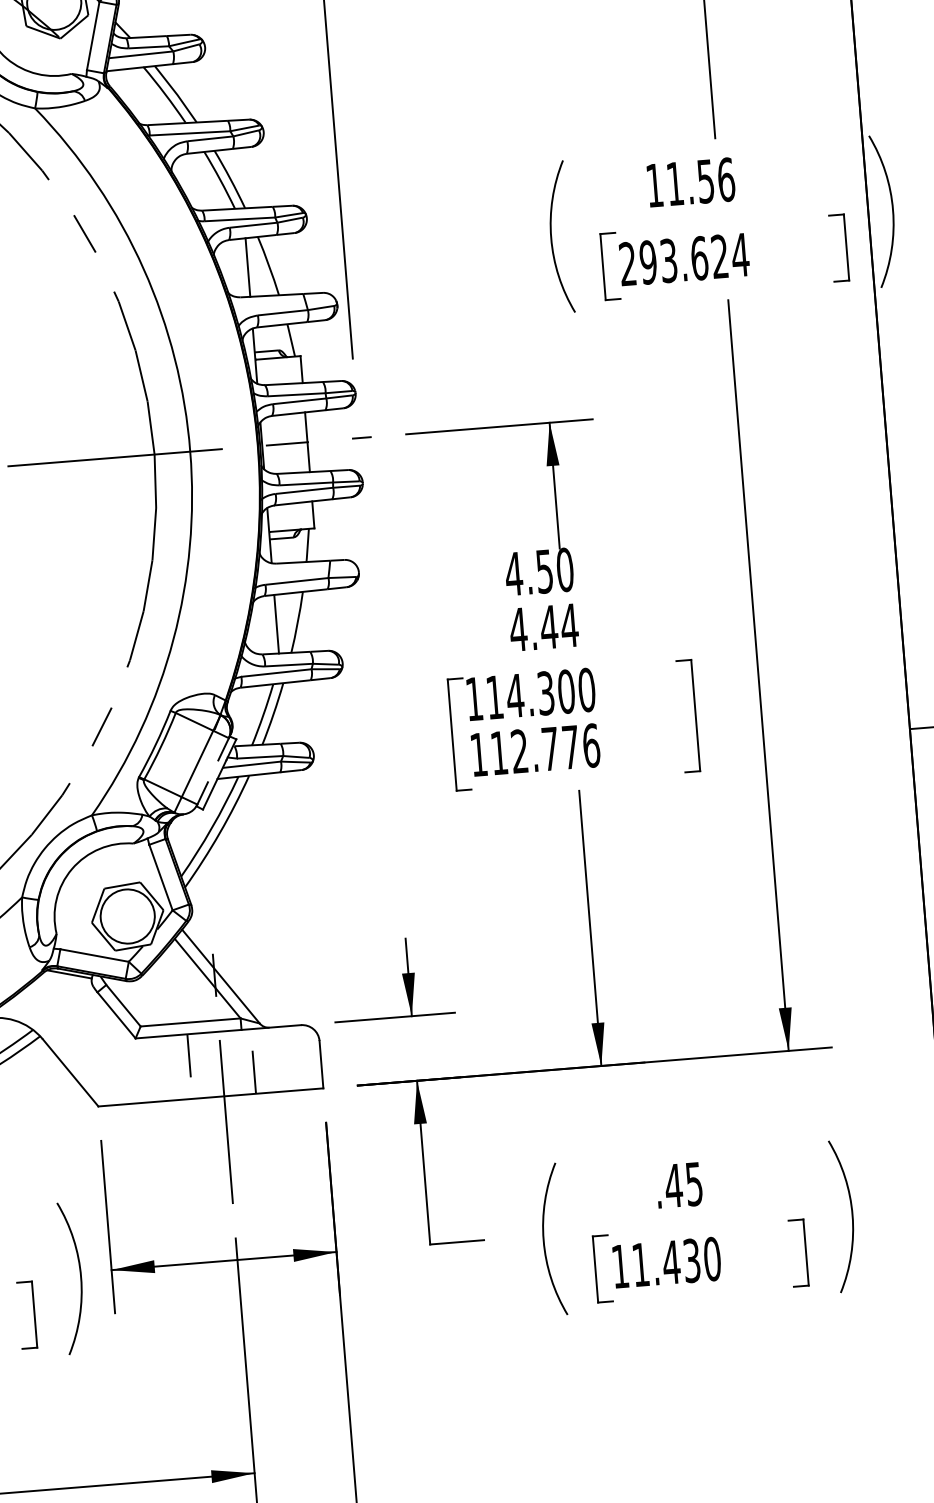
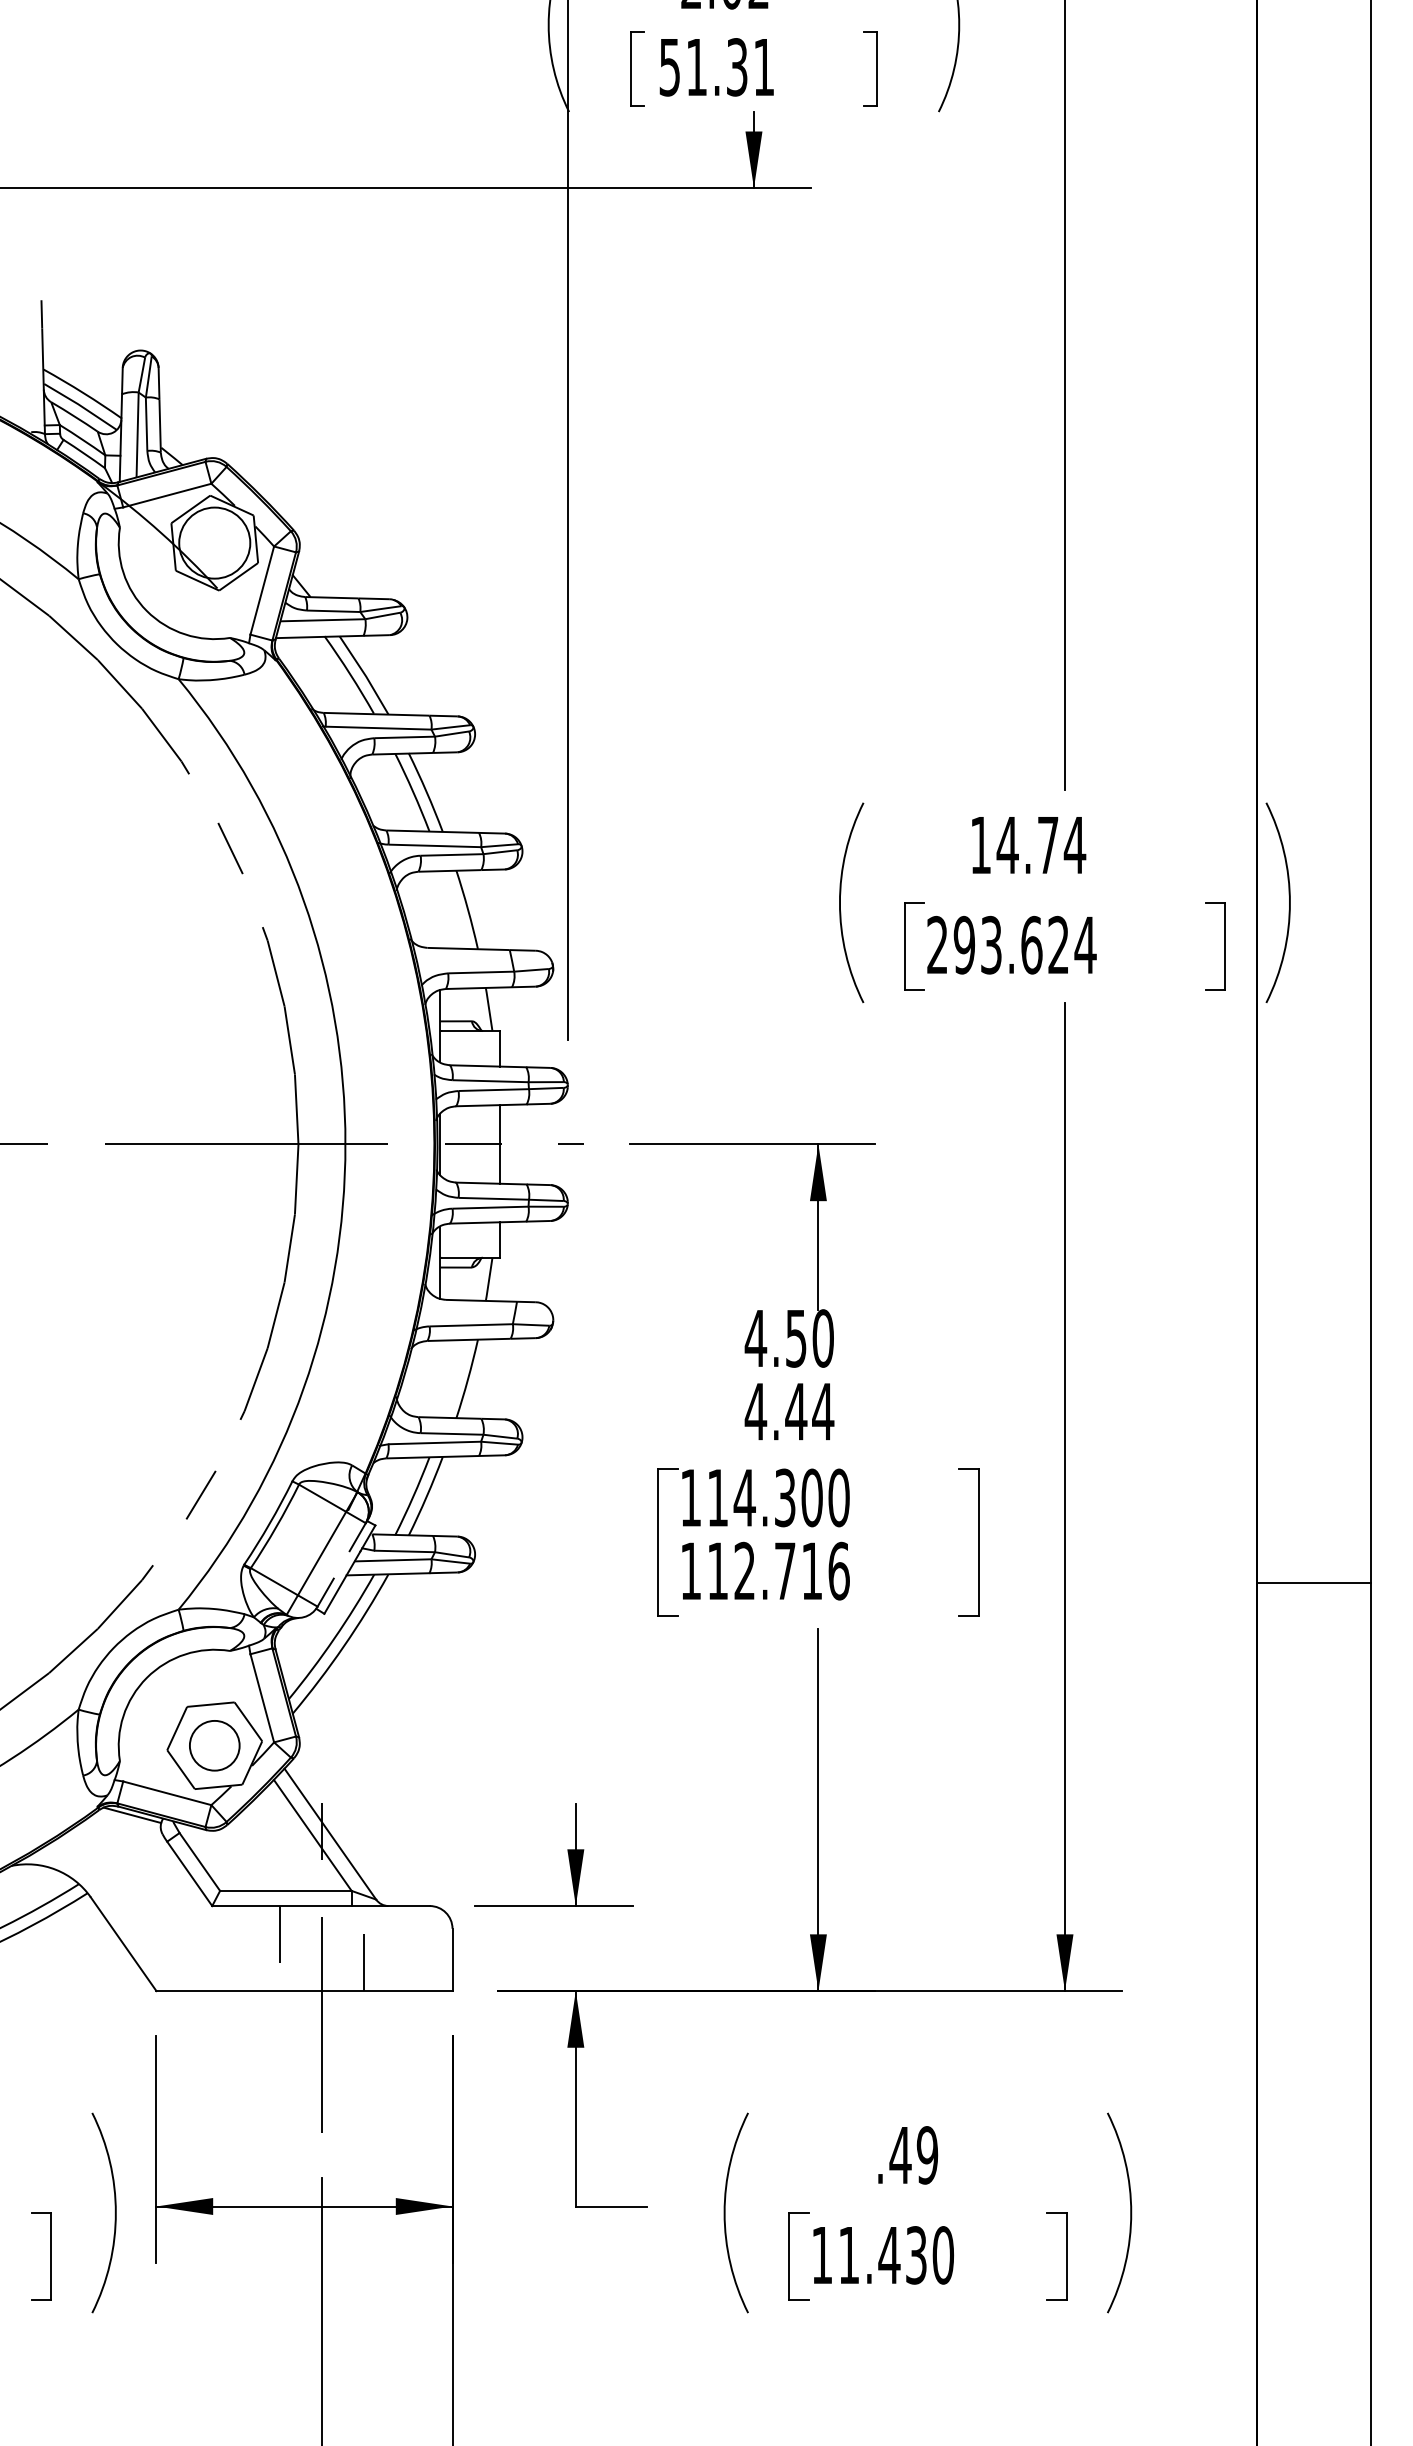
text: (700, 182) -> (1041, 845), 11.56 -> 14.74
line: (248, 267) -> (440, 909), removed
line: (276, 623) -> (440, 1378), removed
text: (571, 746) -> (812, 1570), 112.776 -> 112.716
circle: (127, 916) -> (214, 1745), size x0.7
text: (694, 1184) -> (927, 2155), .45 -> .49

